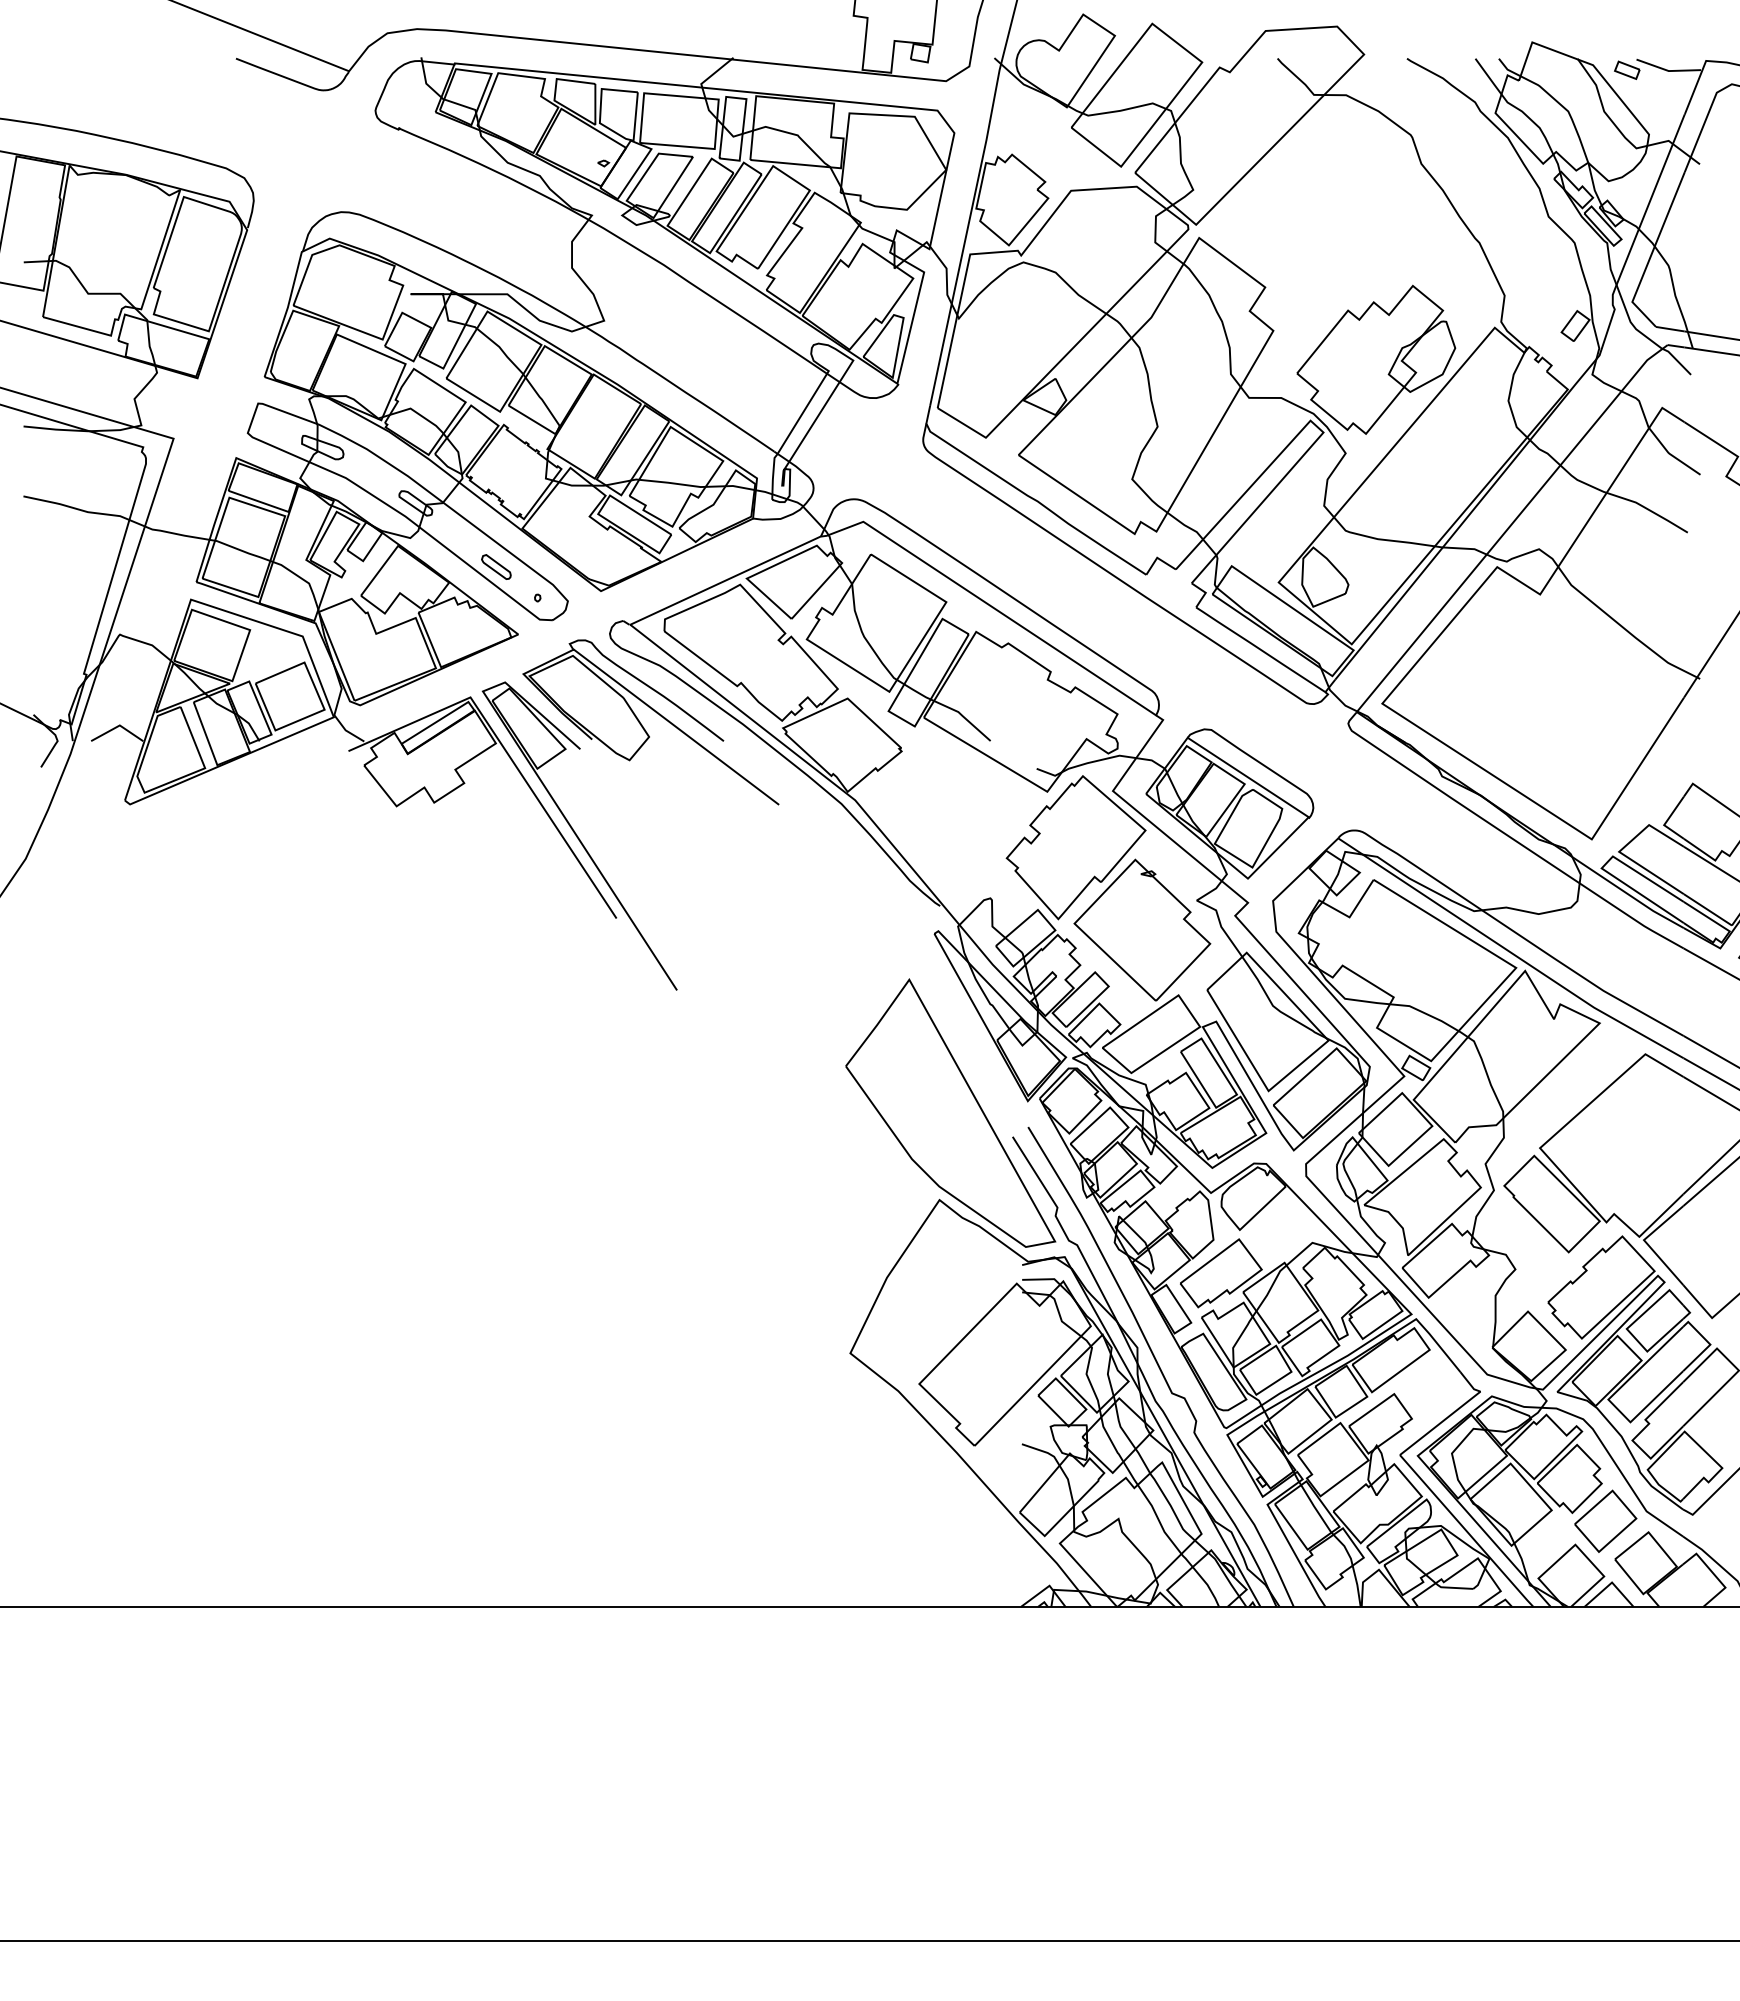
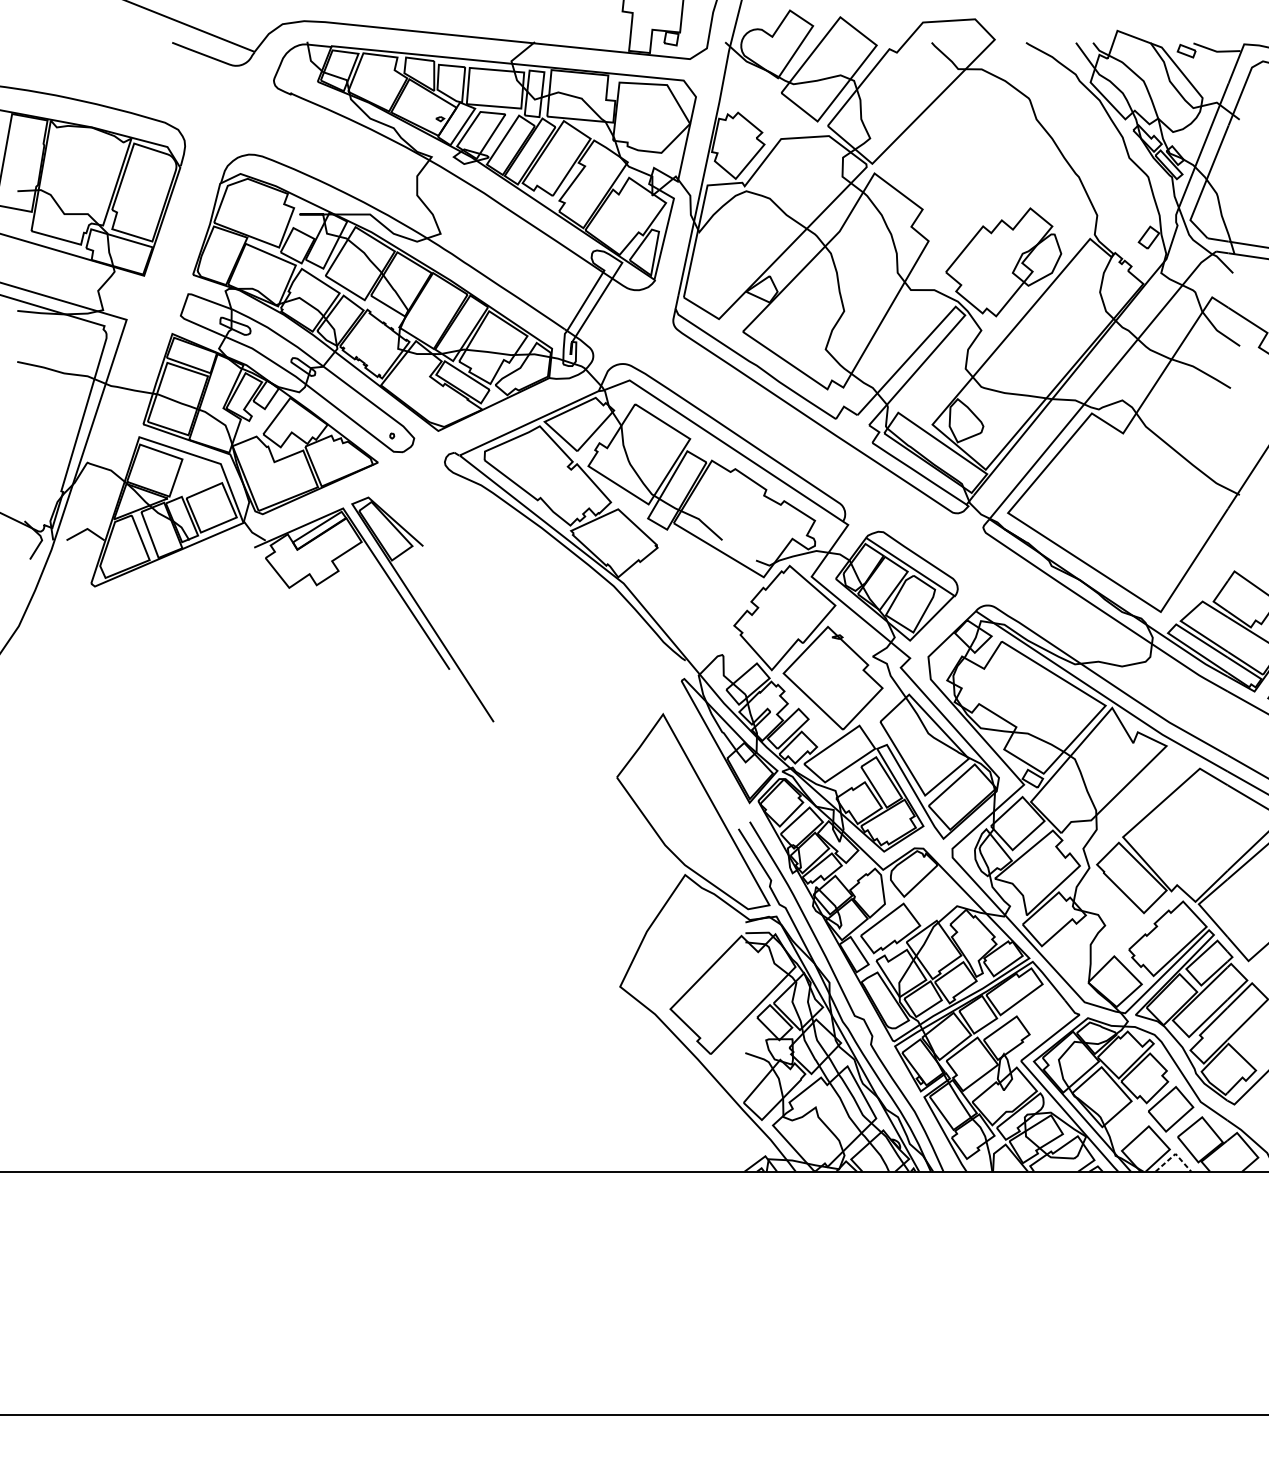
part: (496, 566) -> (362, 413), removed
part: (644, 727) -> (470, 530), removed
line: (1611, 1583) -> (1175, 1154), solid -> dashed

